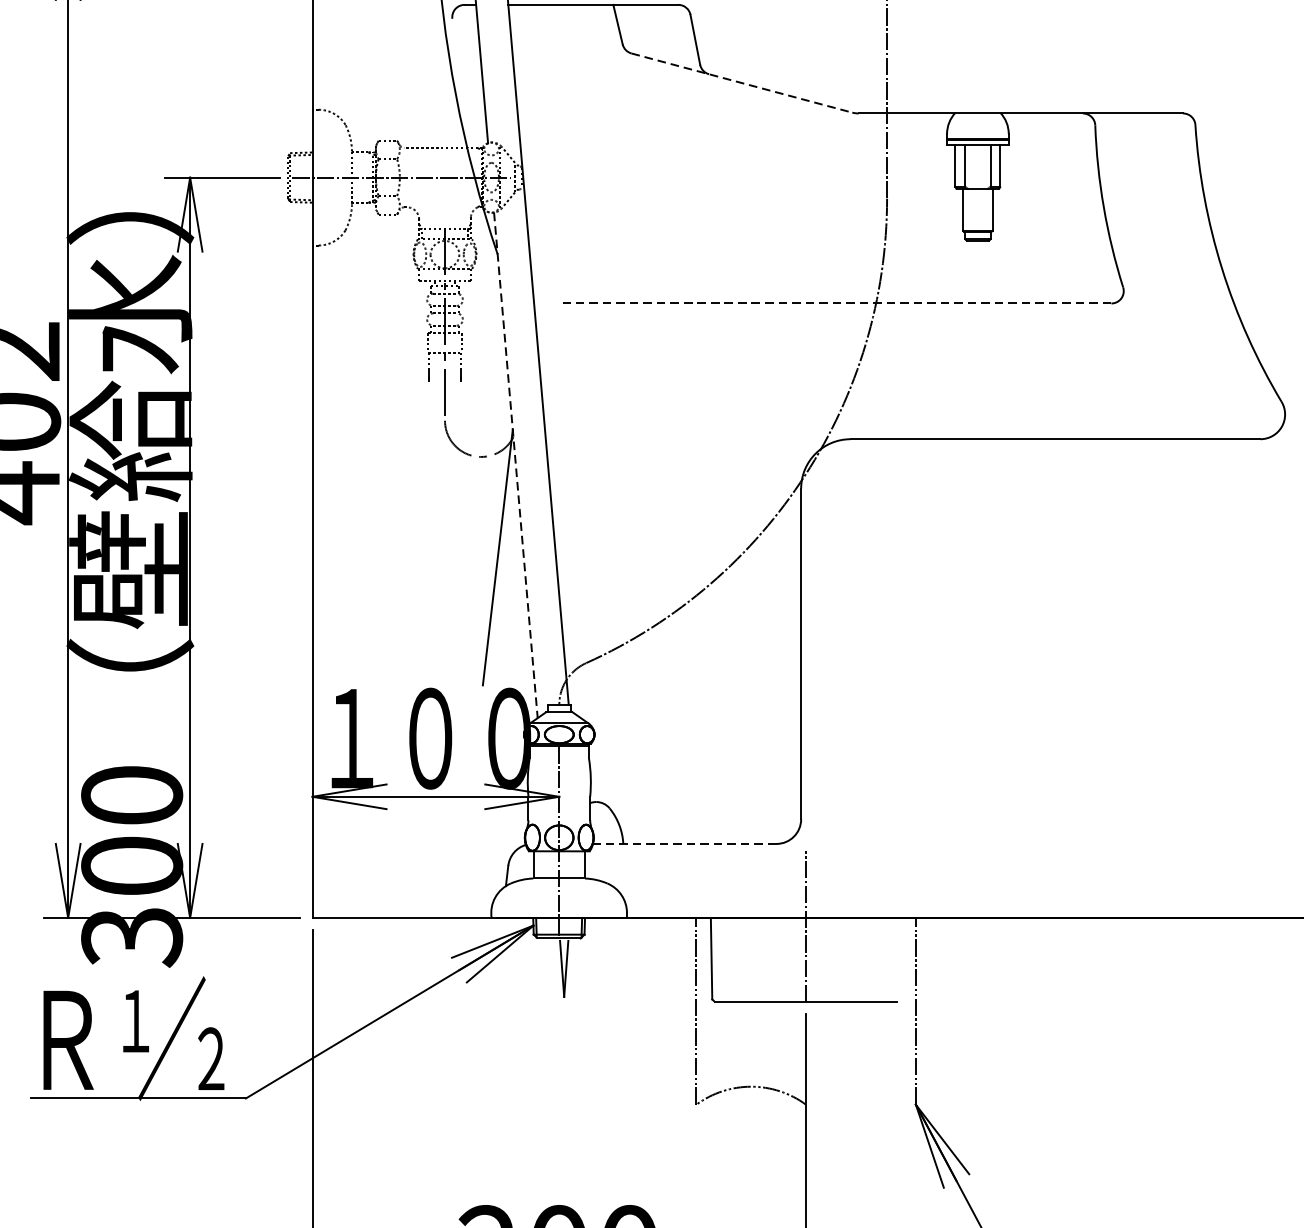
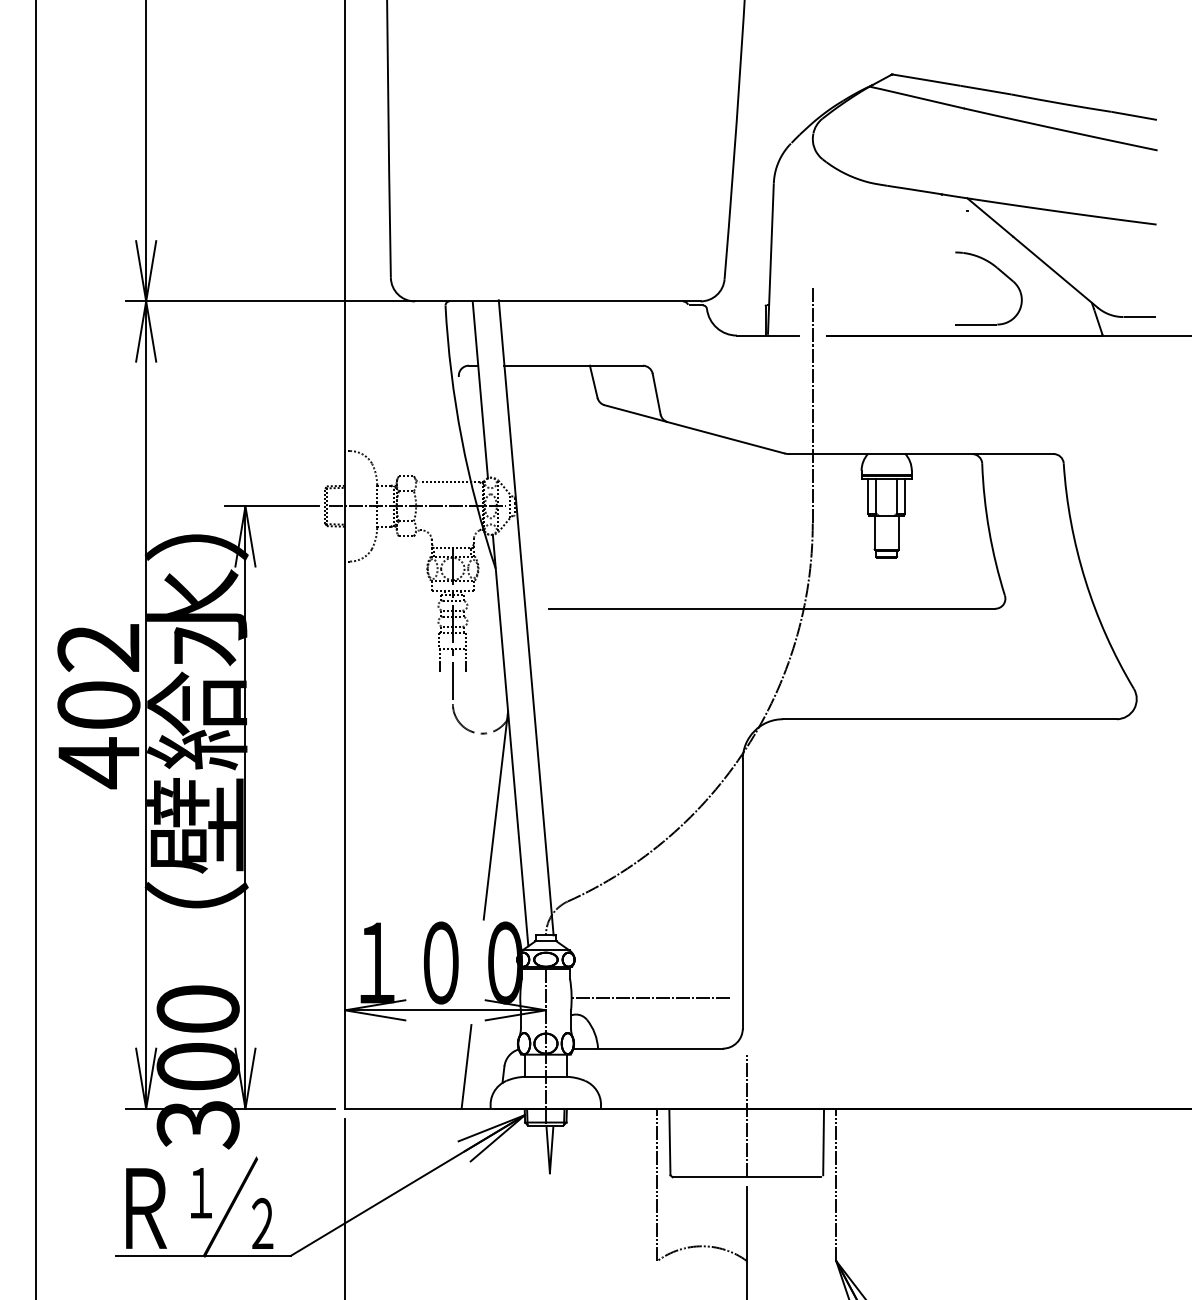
line: (743, 83) -> (695, 429), dashed -> solid
line: (836, 303) -> (771, 608), dashed -> solid
line: (515, 466) -> (510, 741), dashed -> solid
line: (687, 782) -> (650, 998), added
line: (685, 843) -> (648, 1048), dashed -> solid
line: (461, 865) -> (466, 1066), added
line: (900, 957) -> (823, 1141), added

